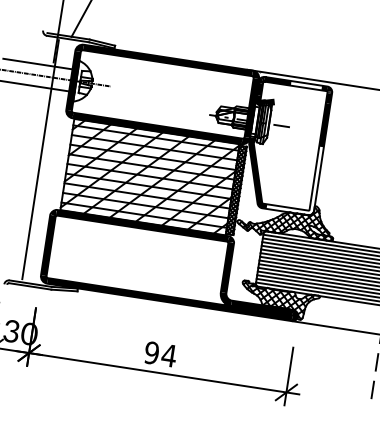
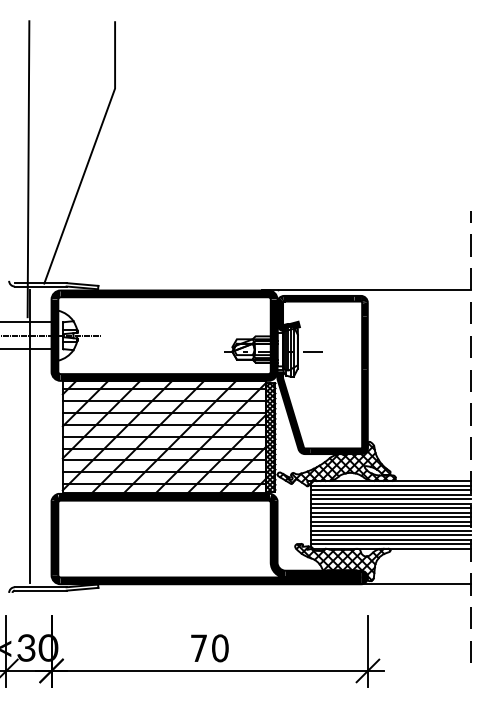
fill: (305, 85) -> (334, 298), added
fill: (294, 177) -> (338, 411), added
text: (160, 354) -> (209, 648), 94 -> 70

